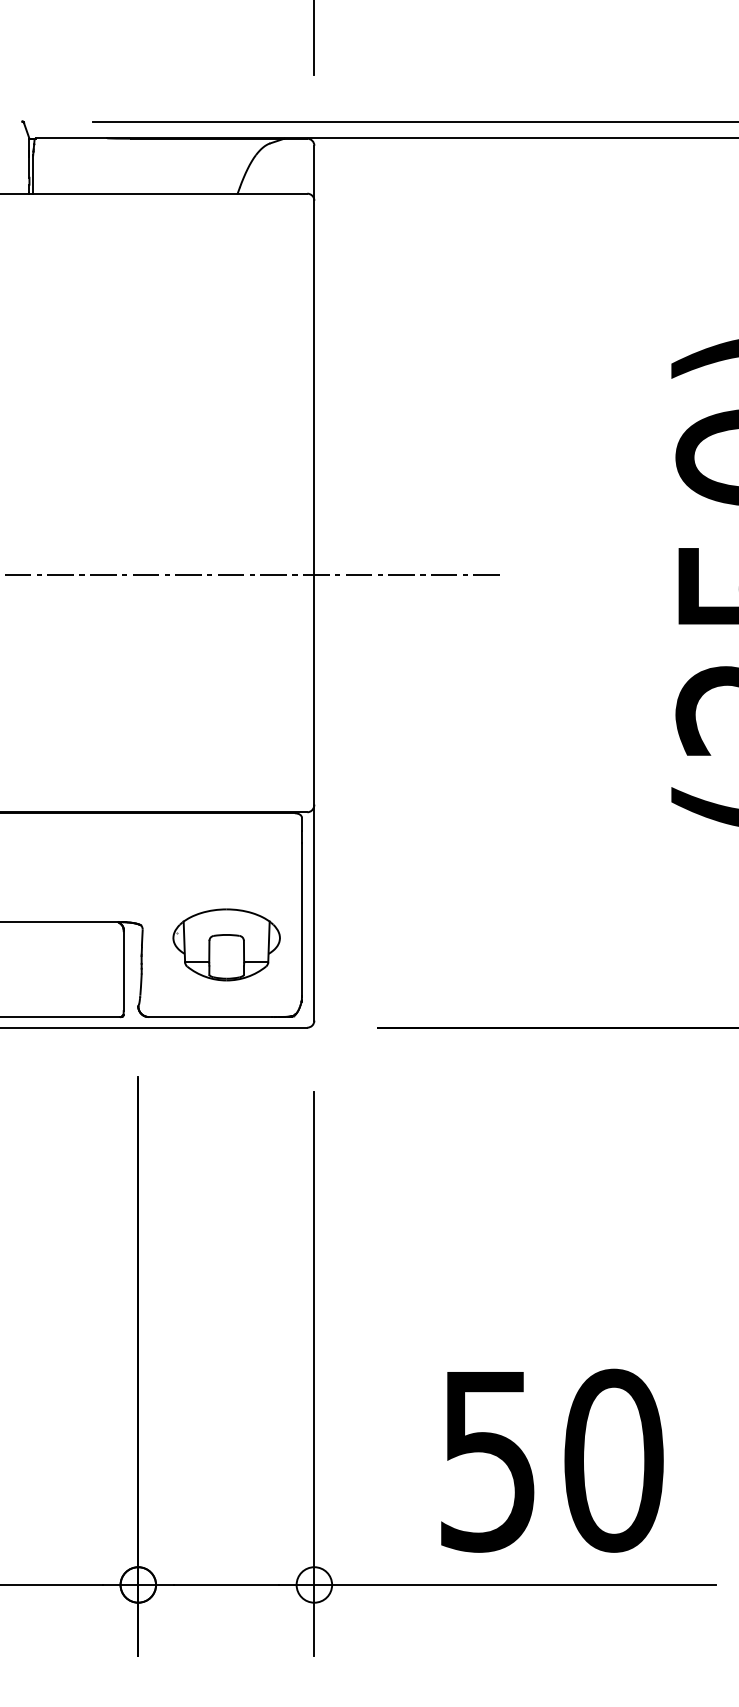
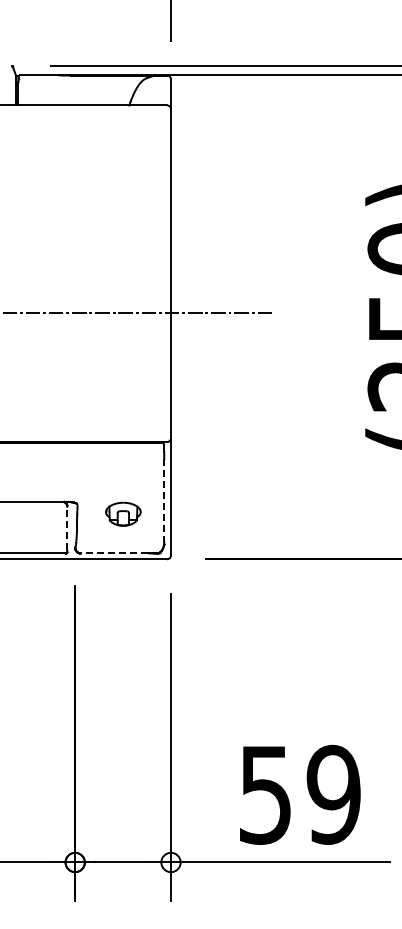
line: (302, 919) -> (164, 500), solid -> dashed
part: (227, 945) -> (123, 514), size x0.6
line: (124, 971) -> (67, 528), solid -> dashed
line: (210, 1017) -> (114, 553), solid -> dashed
text: (613, 1460) -> (333, 794), 50 -> 59

